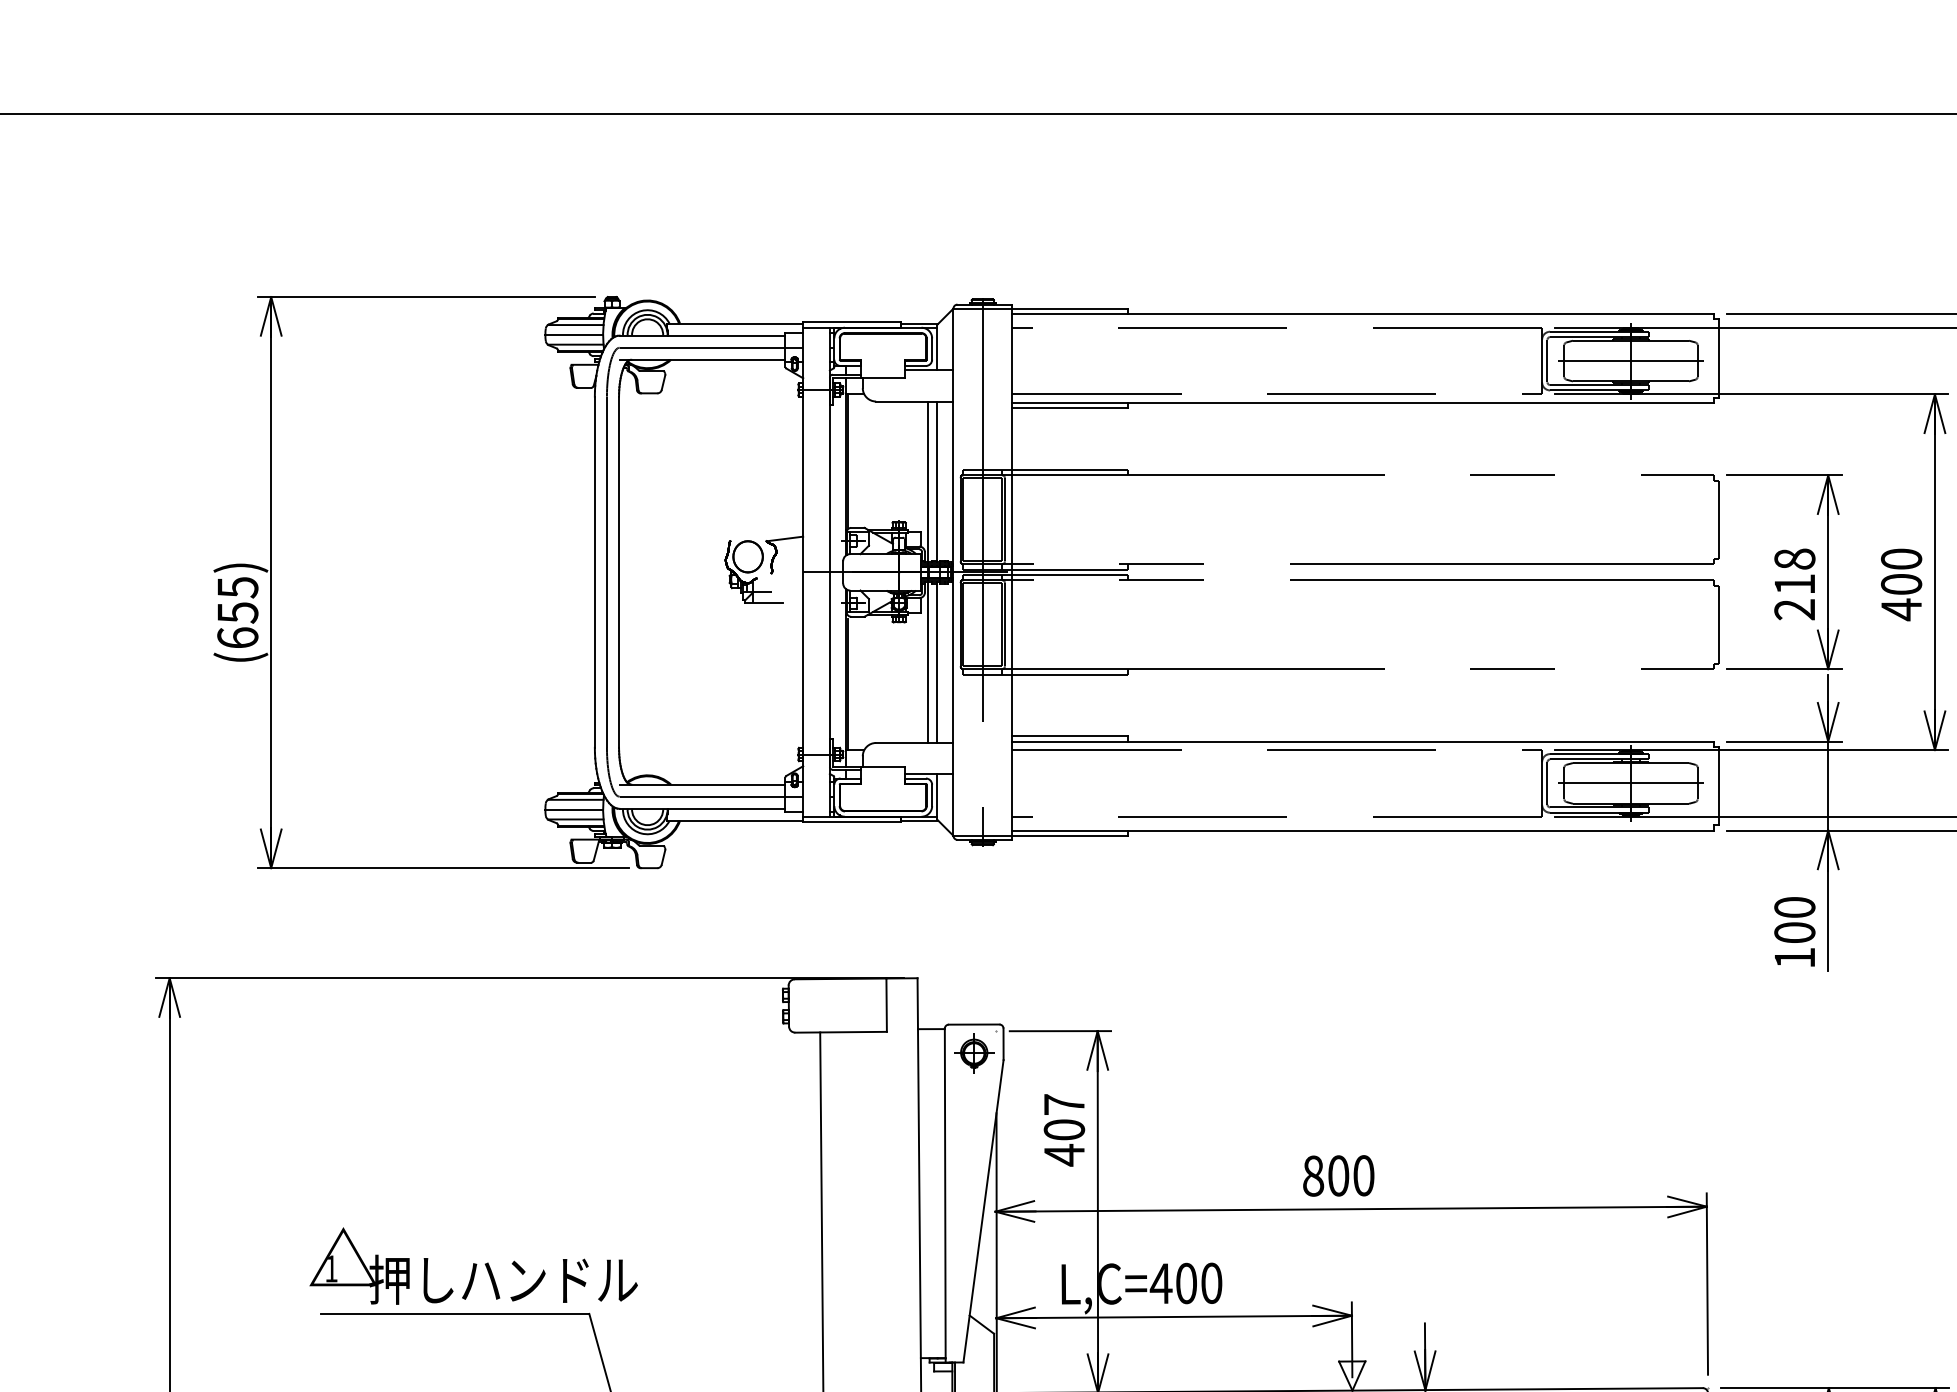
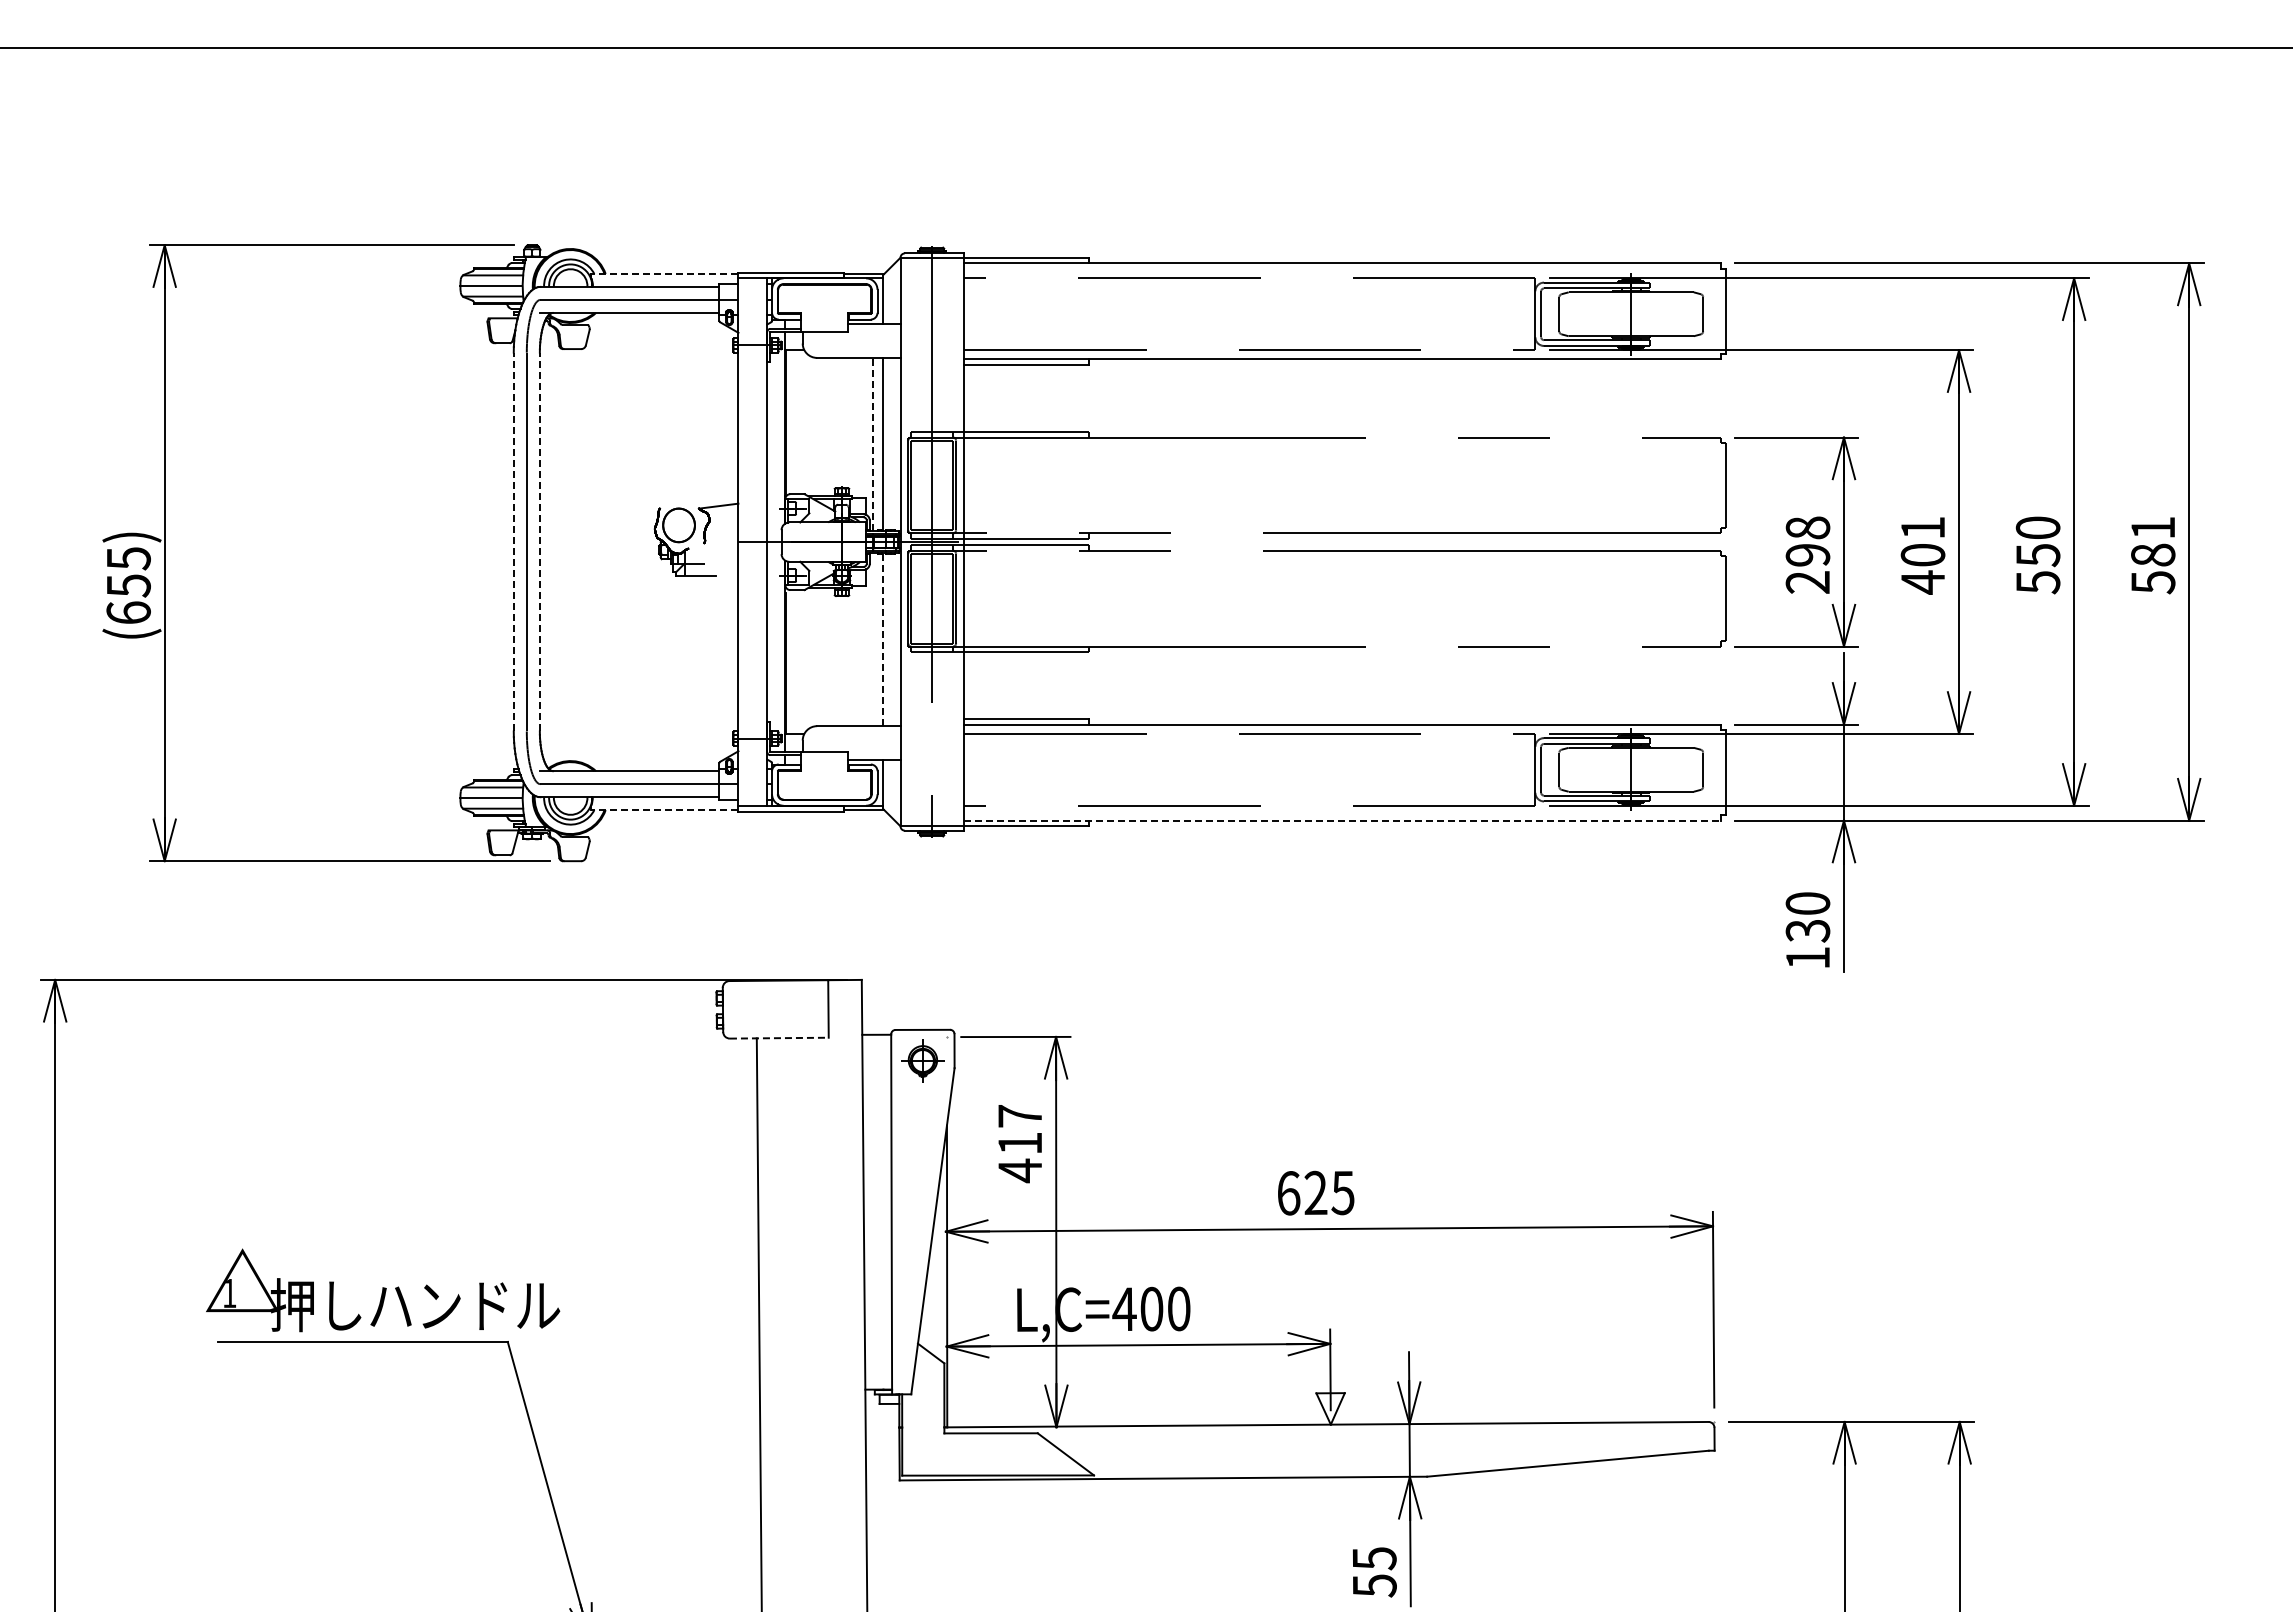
line: (734, 324) -> (664, 274), solid -> dashed
line: (1631, 361) -> (1631, 314), removed
line: (927, 481) -> (872, 444), solid -> dashed
text: (1901, 558) -> (1922, 527), 400 -> 401
line: (594, 571) -> (513, 541), solid -> dashed
line: (618, 571) -> (539, 541), solid -> dashed
text: (1794, 584) -> (1807, 555), 218 -> 298
line: (927, 662) -> (872, 639), removed
line: (937, 662) -> (883, 639), solid -> dashed
line: (1631, 783) -> (1631, 769), removed
line: (734, 821) -> (664, 810), solid -> dashed
line: (1363, 830) -> (1342, 820), solid -> dashed
text: (1794, 932) -> (1807, 930), 100 -> 130
line: (841, 1032) -> (779, 1038), solid -> dashed
text: (1064, 1129) -> (1020, 1143), 407 -> 417
text: (1338, 1175) -> (1315, 1192), 800 -> 625

